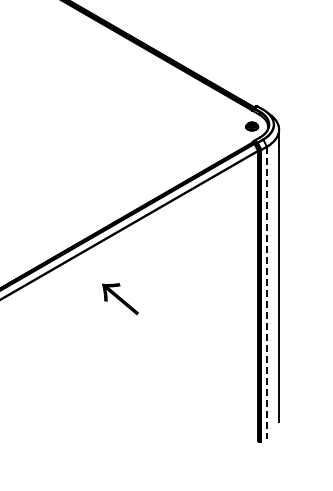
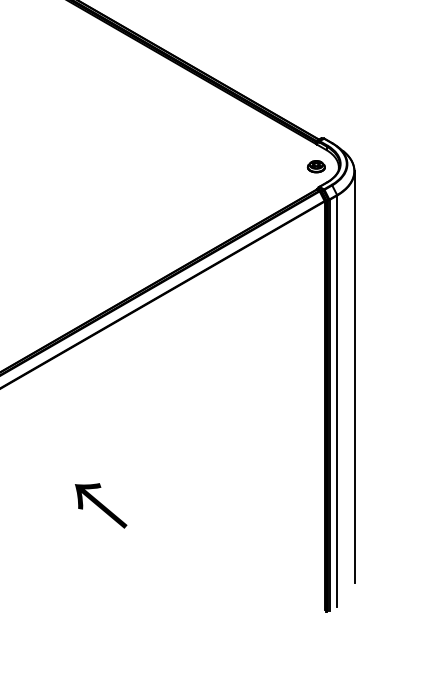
line: (266, 292) -> (336, 400), dashed -> solid
text: (120, 299) -> (101, 506), moved

